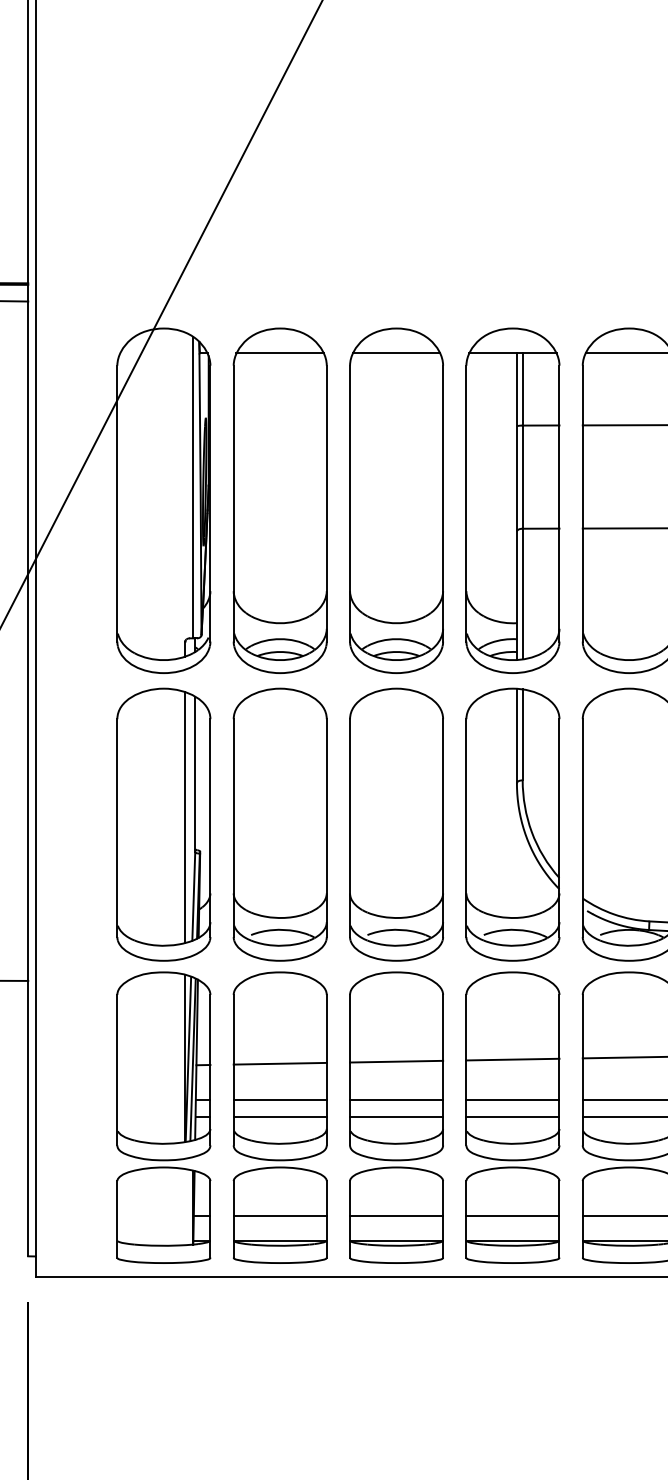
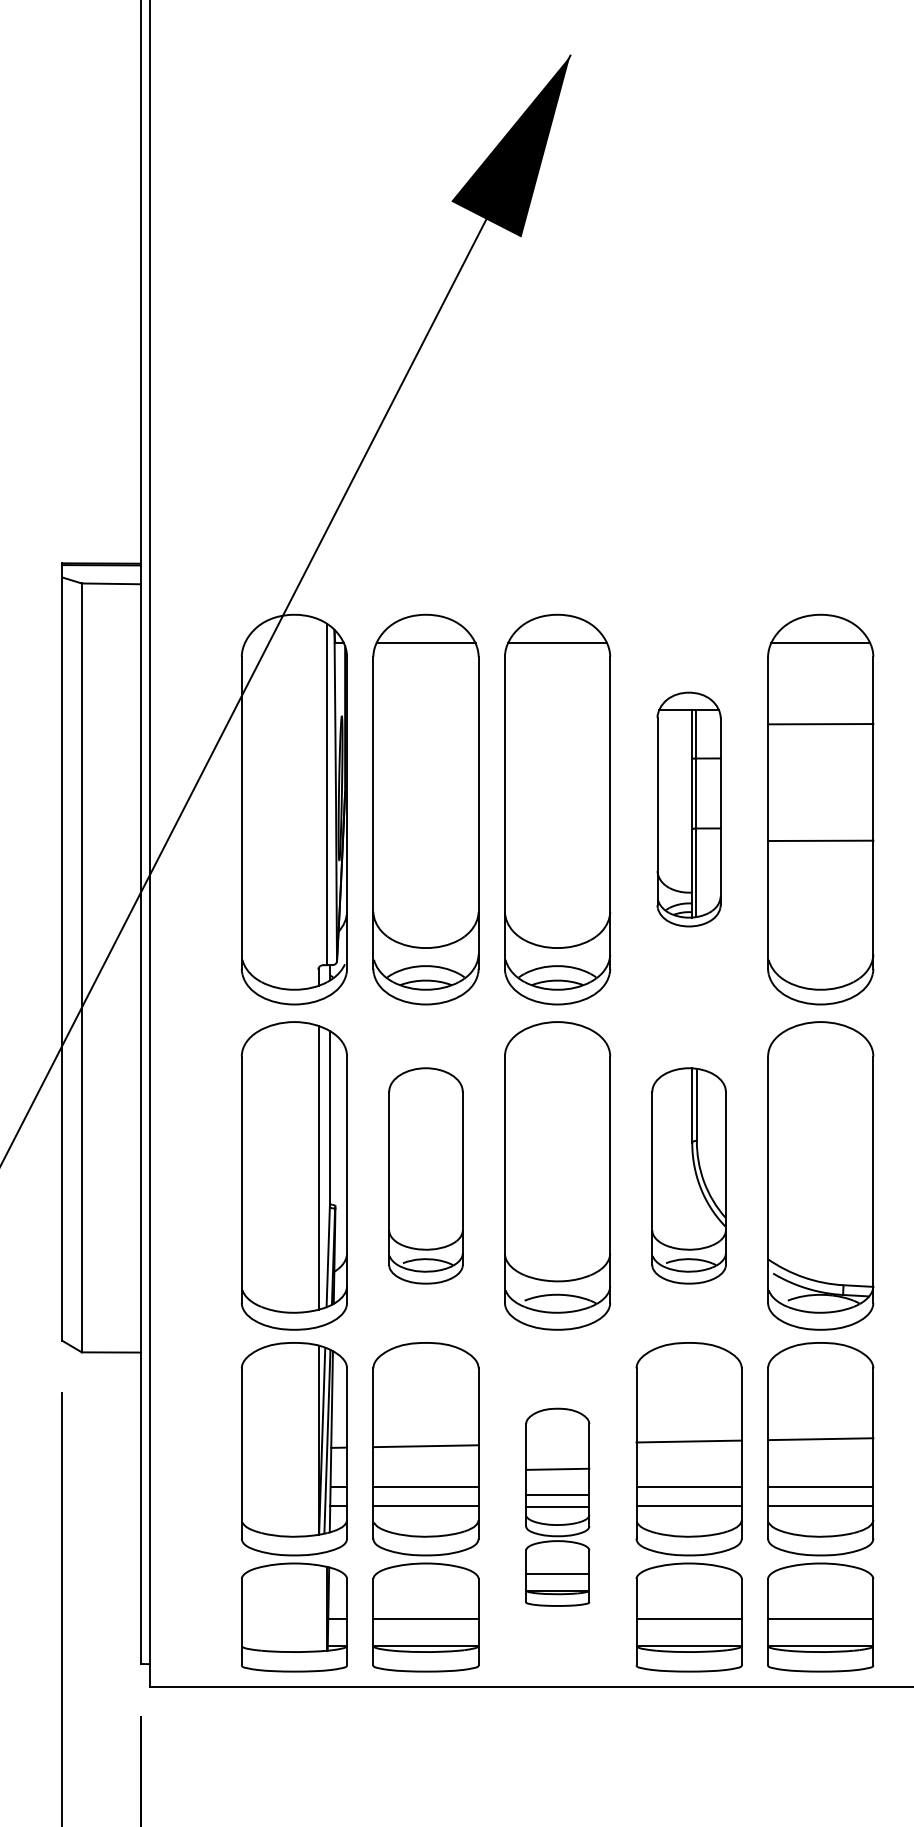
part: (512, 500) -> (688, 809), size x0.6
part: (279, 824) -> (425, 1175), size x0.7
part: (512, 824) -> (688, 1175), size x0.7
part: (396, 1117) -> (557, 1507), size x0.6

